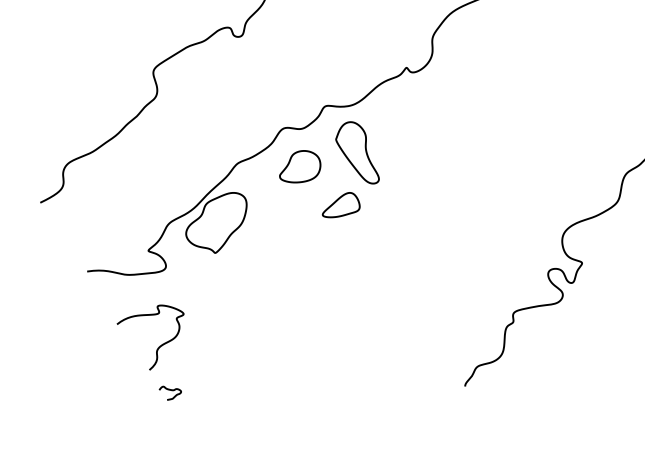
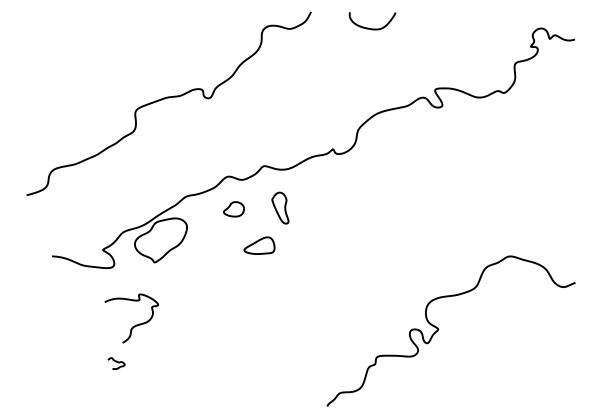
part: (356, 153) -> (280, 207), size x0.6
part: (299, 167) -> (233, 209), size x0.6
curve: (159, 345) -> (134, 325), moved
curve: (170, 390) -> (116, 362), moved

